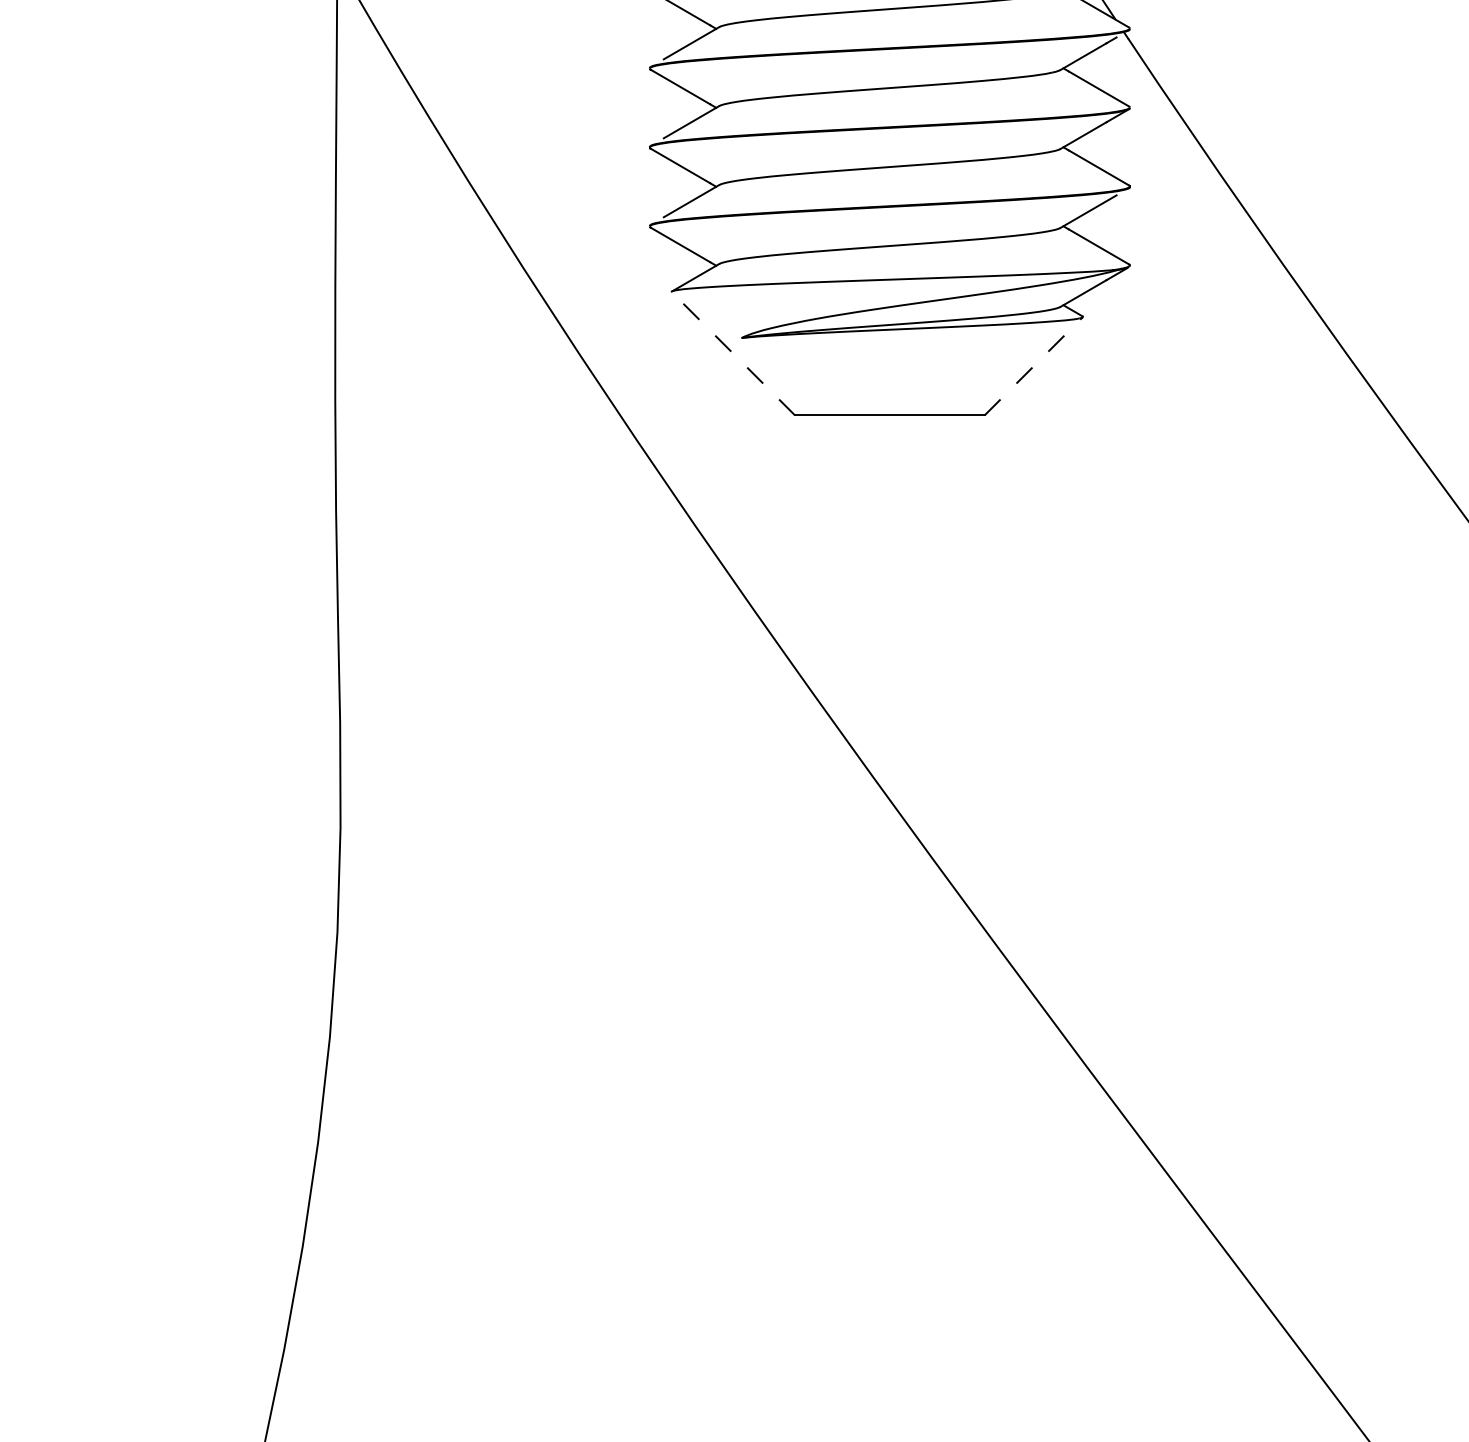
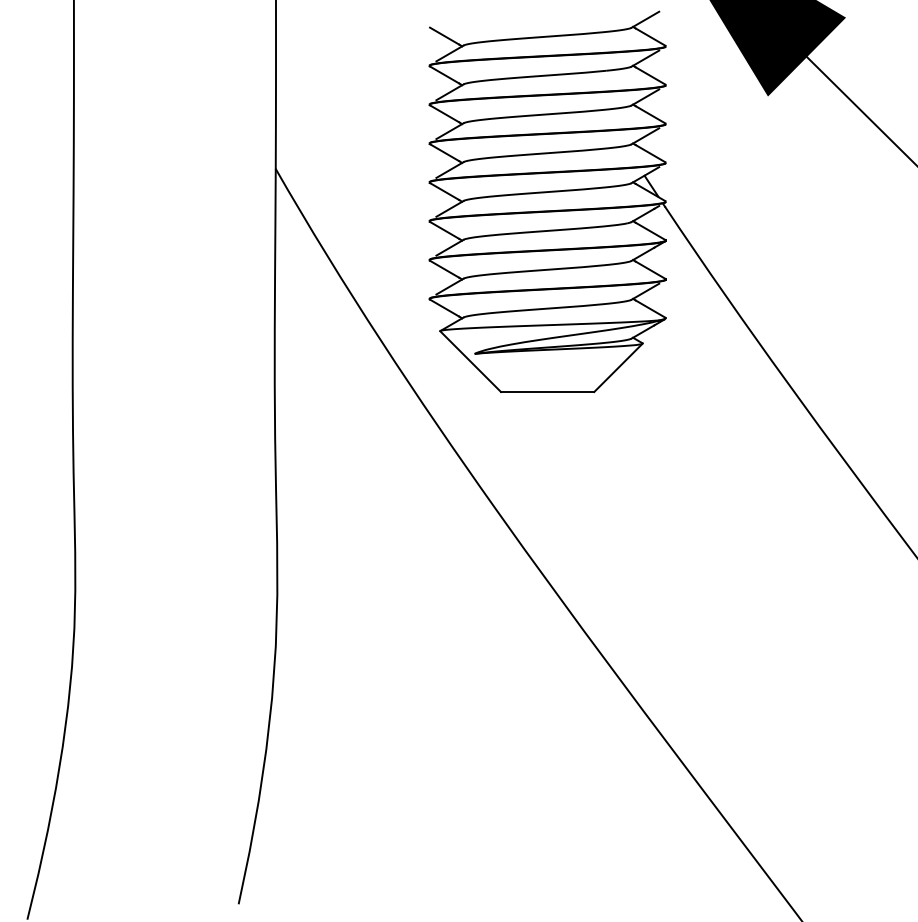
line: (733, 353) -> (470, 361), dashed -> solid
line: (1033, 365) -> (618, 367), dashed -> solid

